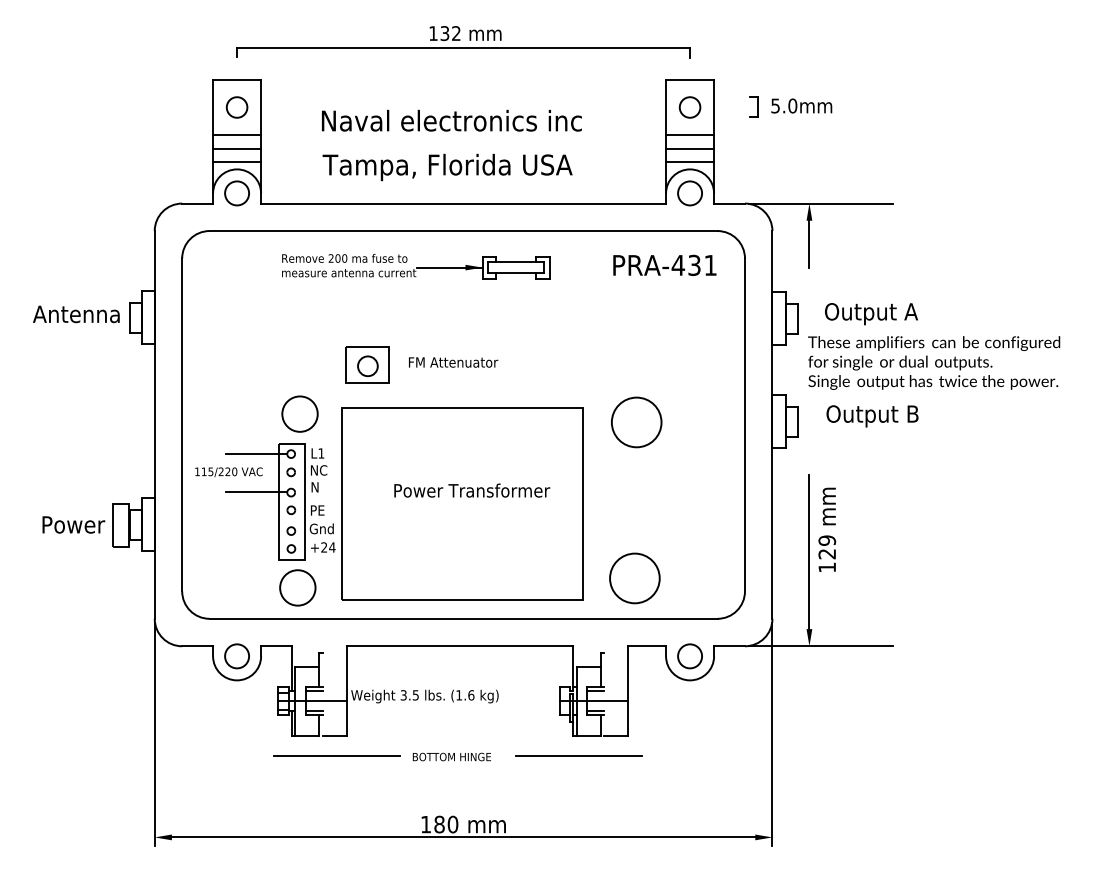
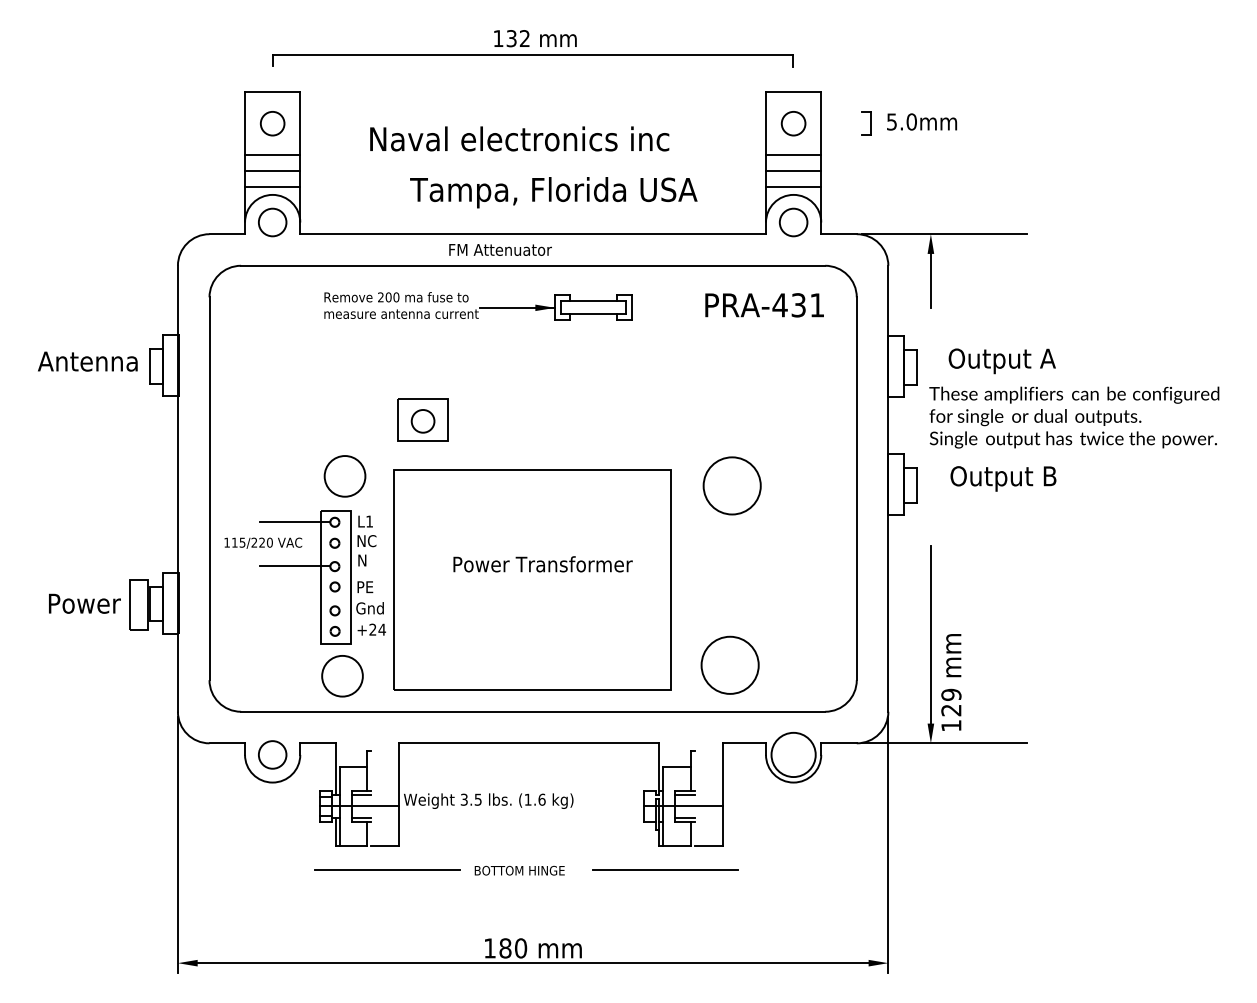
text: (447, 167) -> (553, 192), moved
text: (453, 362) -> (500, 249), moved
text: (827, 529) -> (951, 682), moved
circle: (689, 655) -> (793, 754), size x1.6

